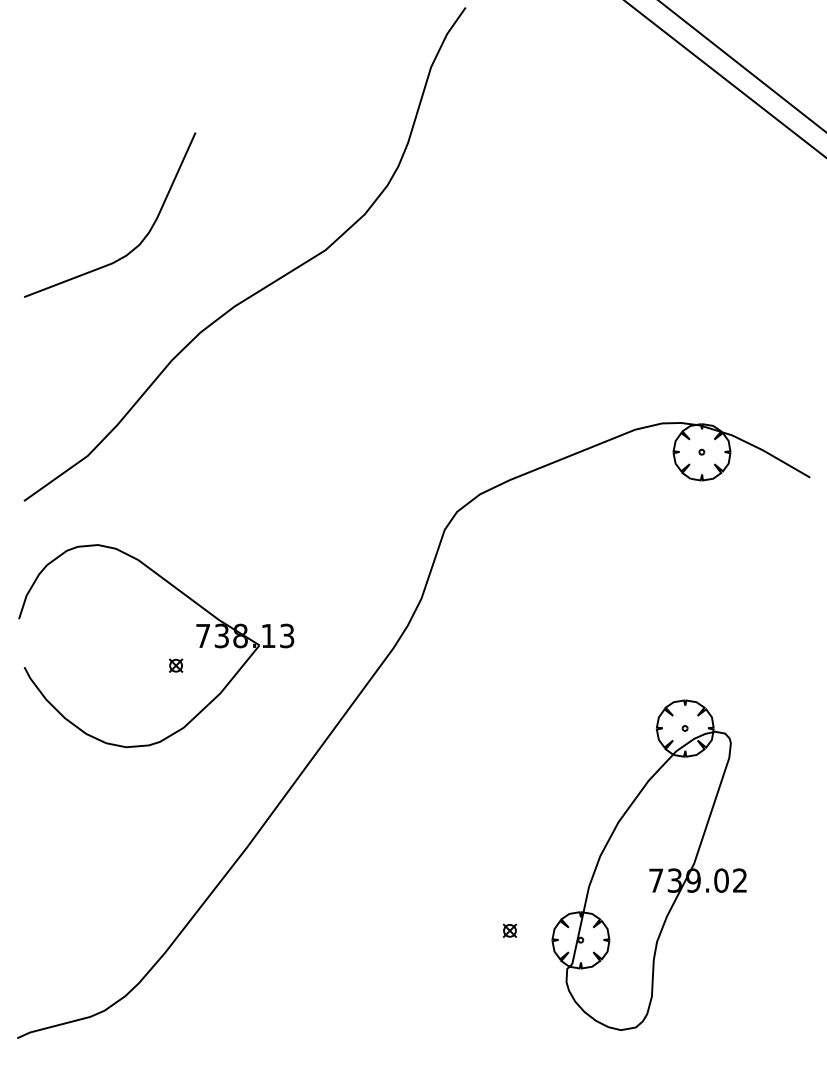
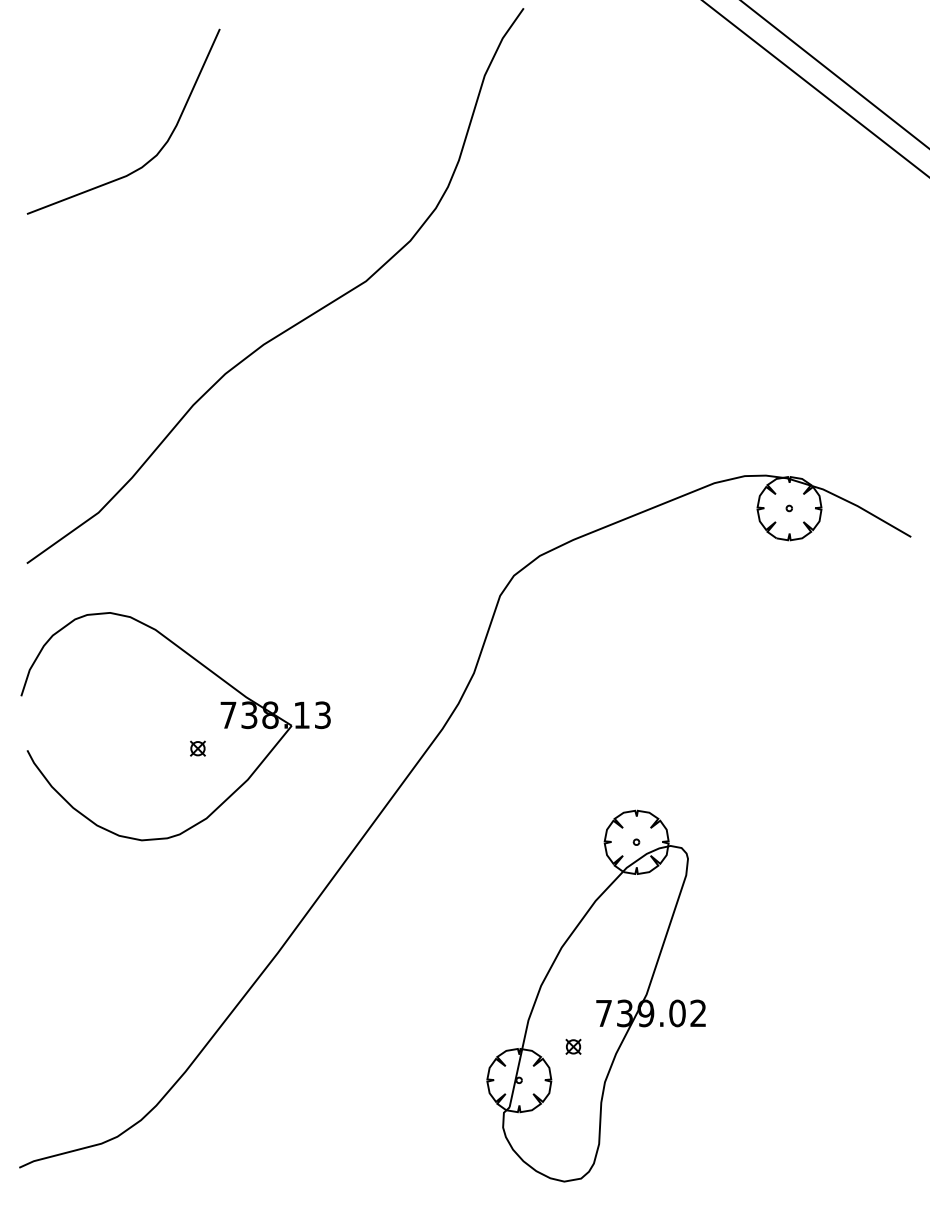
curve: (142, 238) -> (160, 148), moved
part: (648, 864) -> (595, 995), moved

